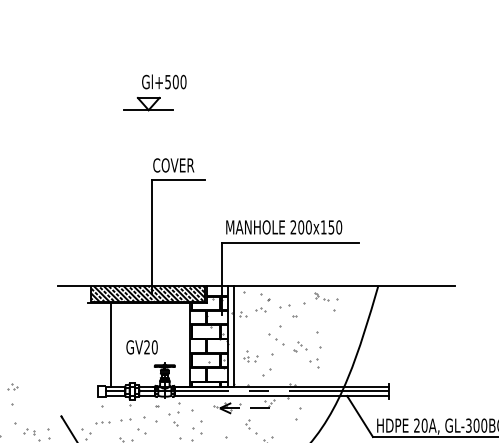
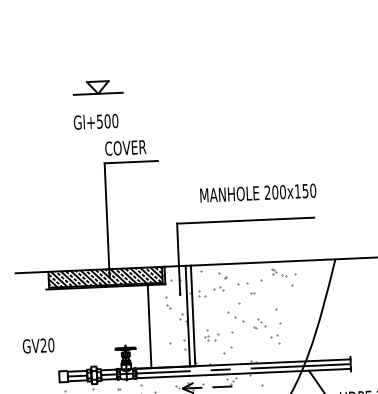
text: (164, 81) -> (96, 121), moved
text: (284, 227) -> (258, 193), moved
hatch: (208, 340) -> (168, 321), removed
line: (111, 344) -> (71, 329), removed
text: (141, 347) -> (38, 346), moved

